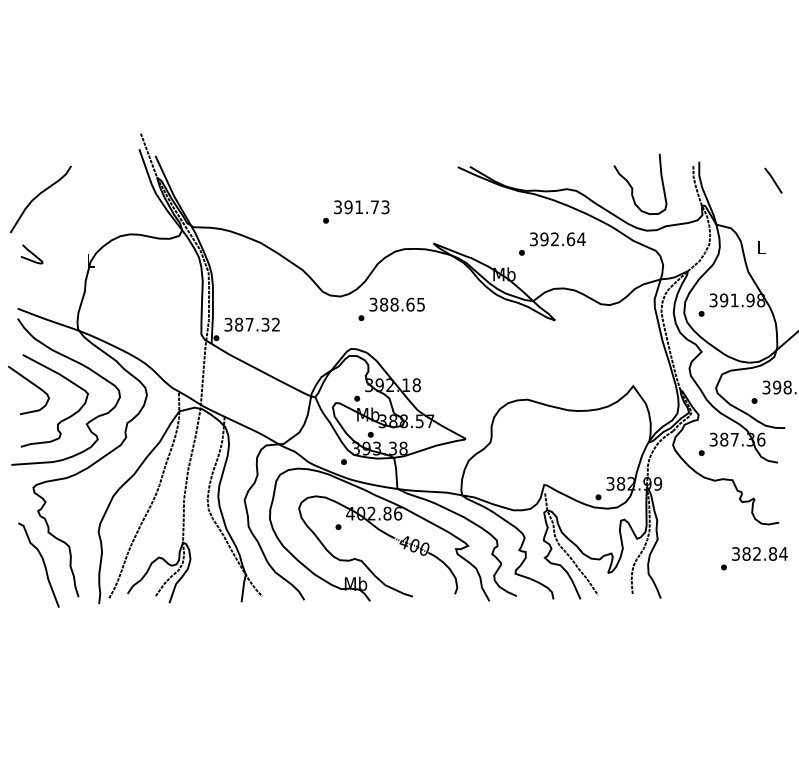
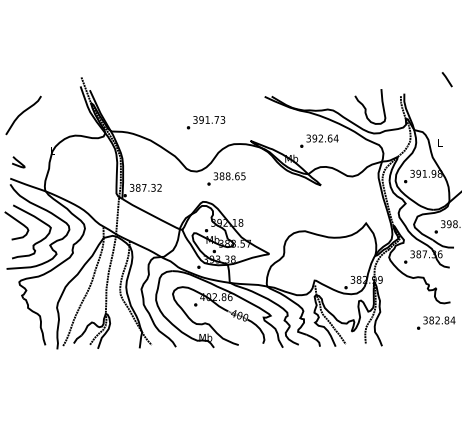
line: (772, 180) -> (446, 79), moved
curve: (31, 254) -> (18, 162), moved
curve: (42, 564) -> (24, 326), removed

